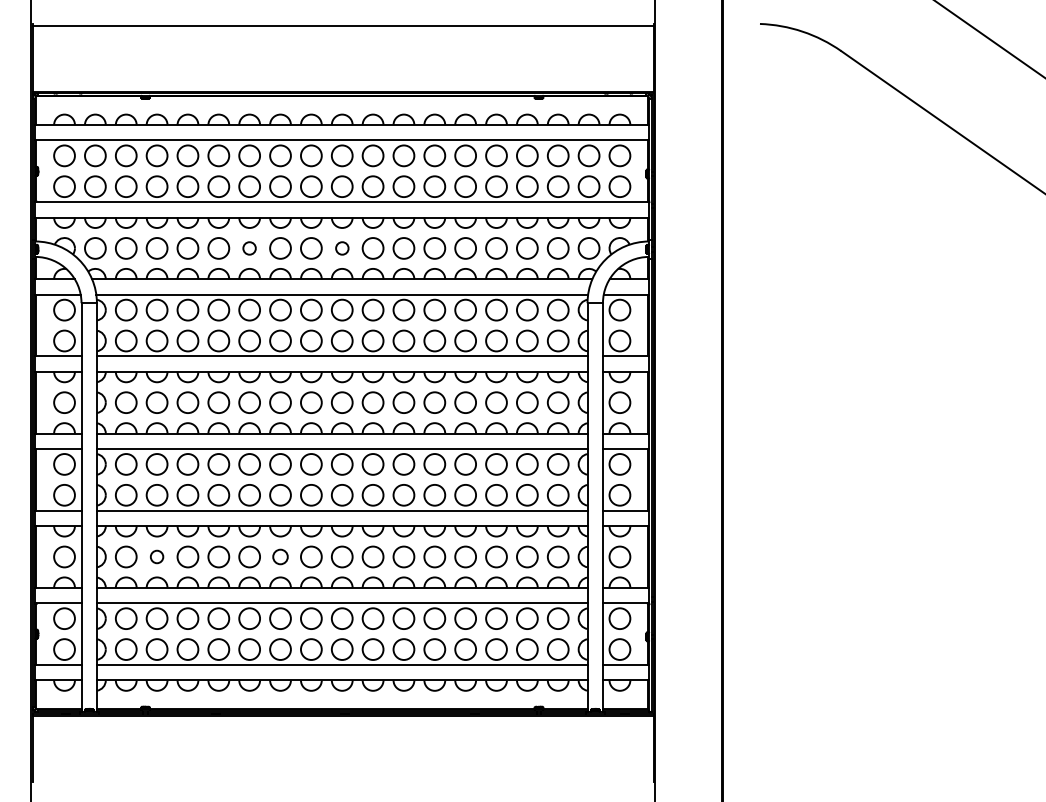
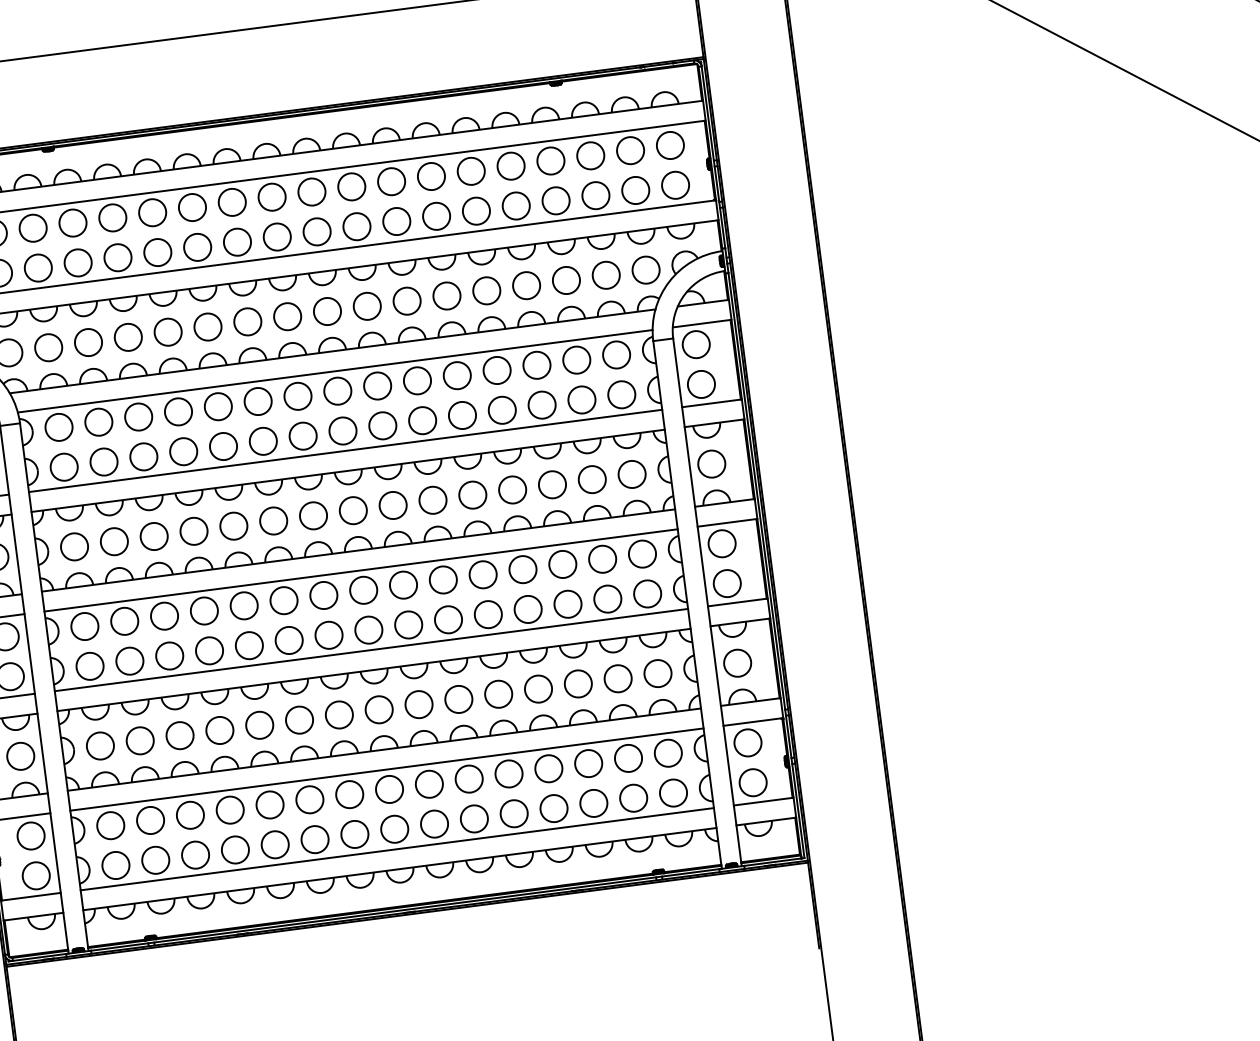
circle: (249, 248) -> (207, 327), size x1.67
circle: (342, 248) -> (327, 311), size x1.67
circle: (156, 556) -> (139, 740), size x1.67
circle: (280, 556) -> (299, 719), size x1.43

